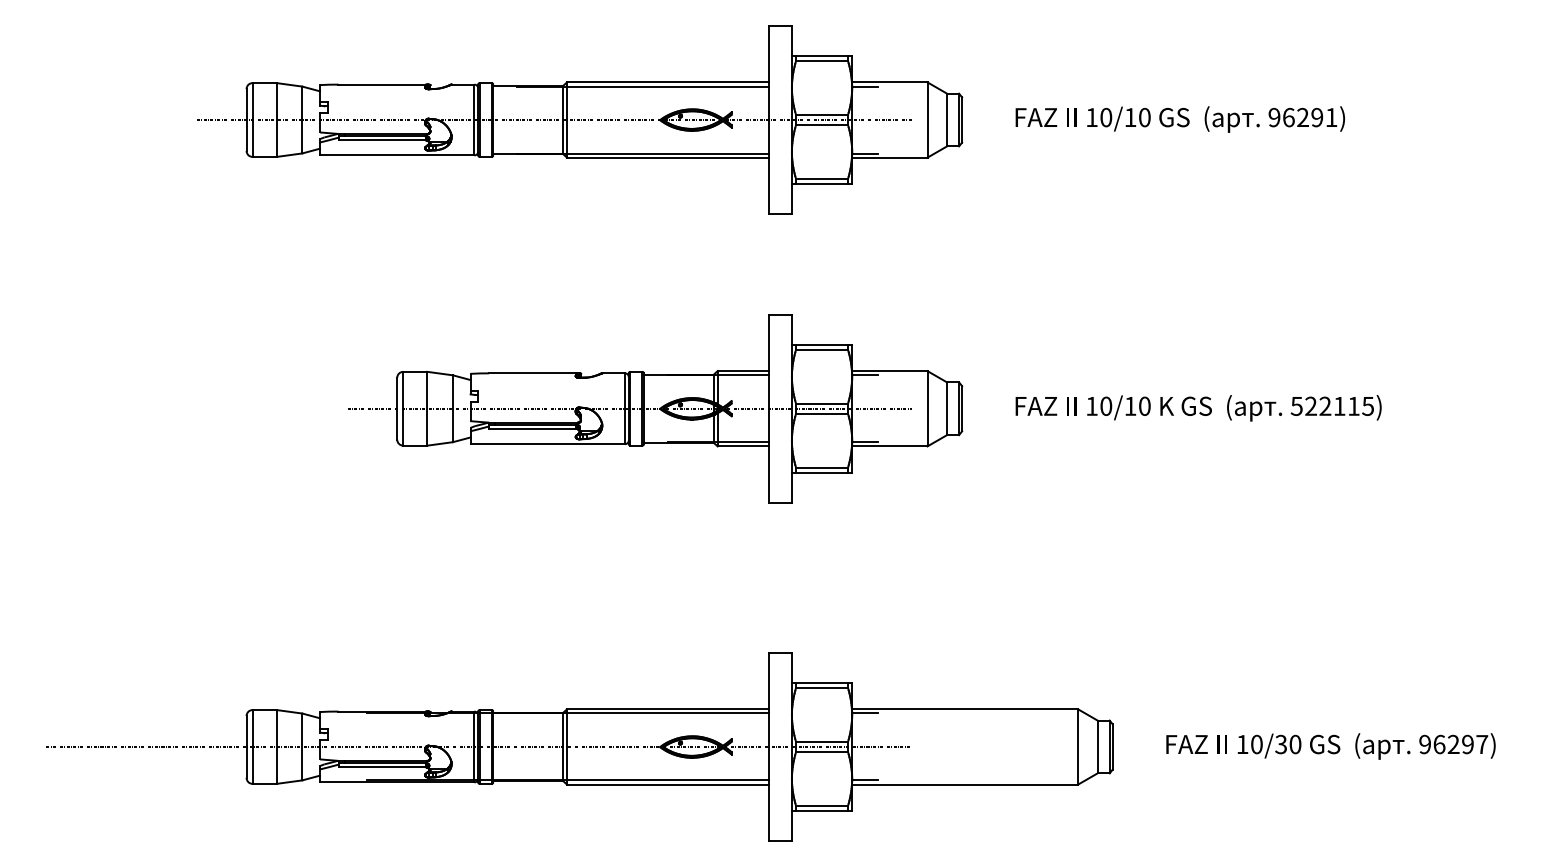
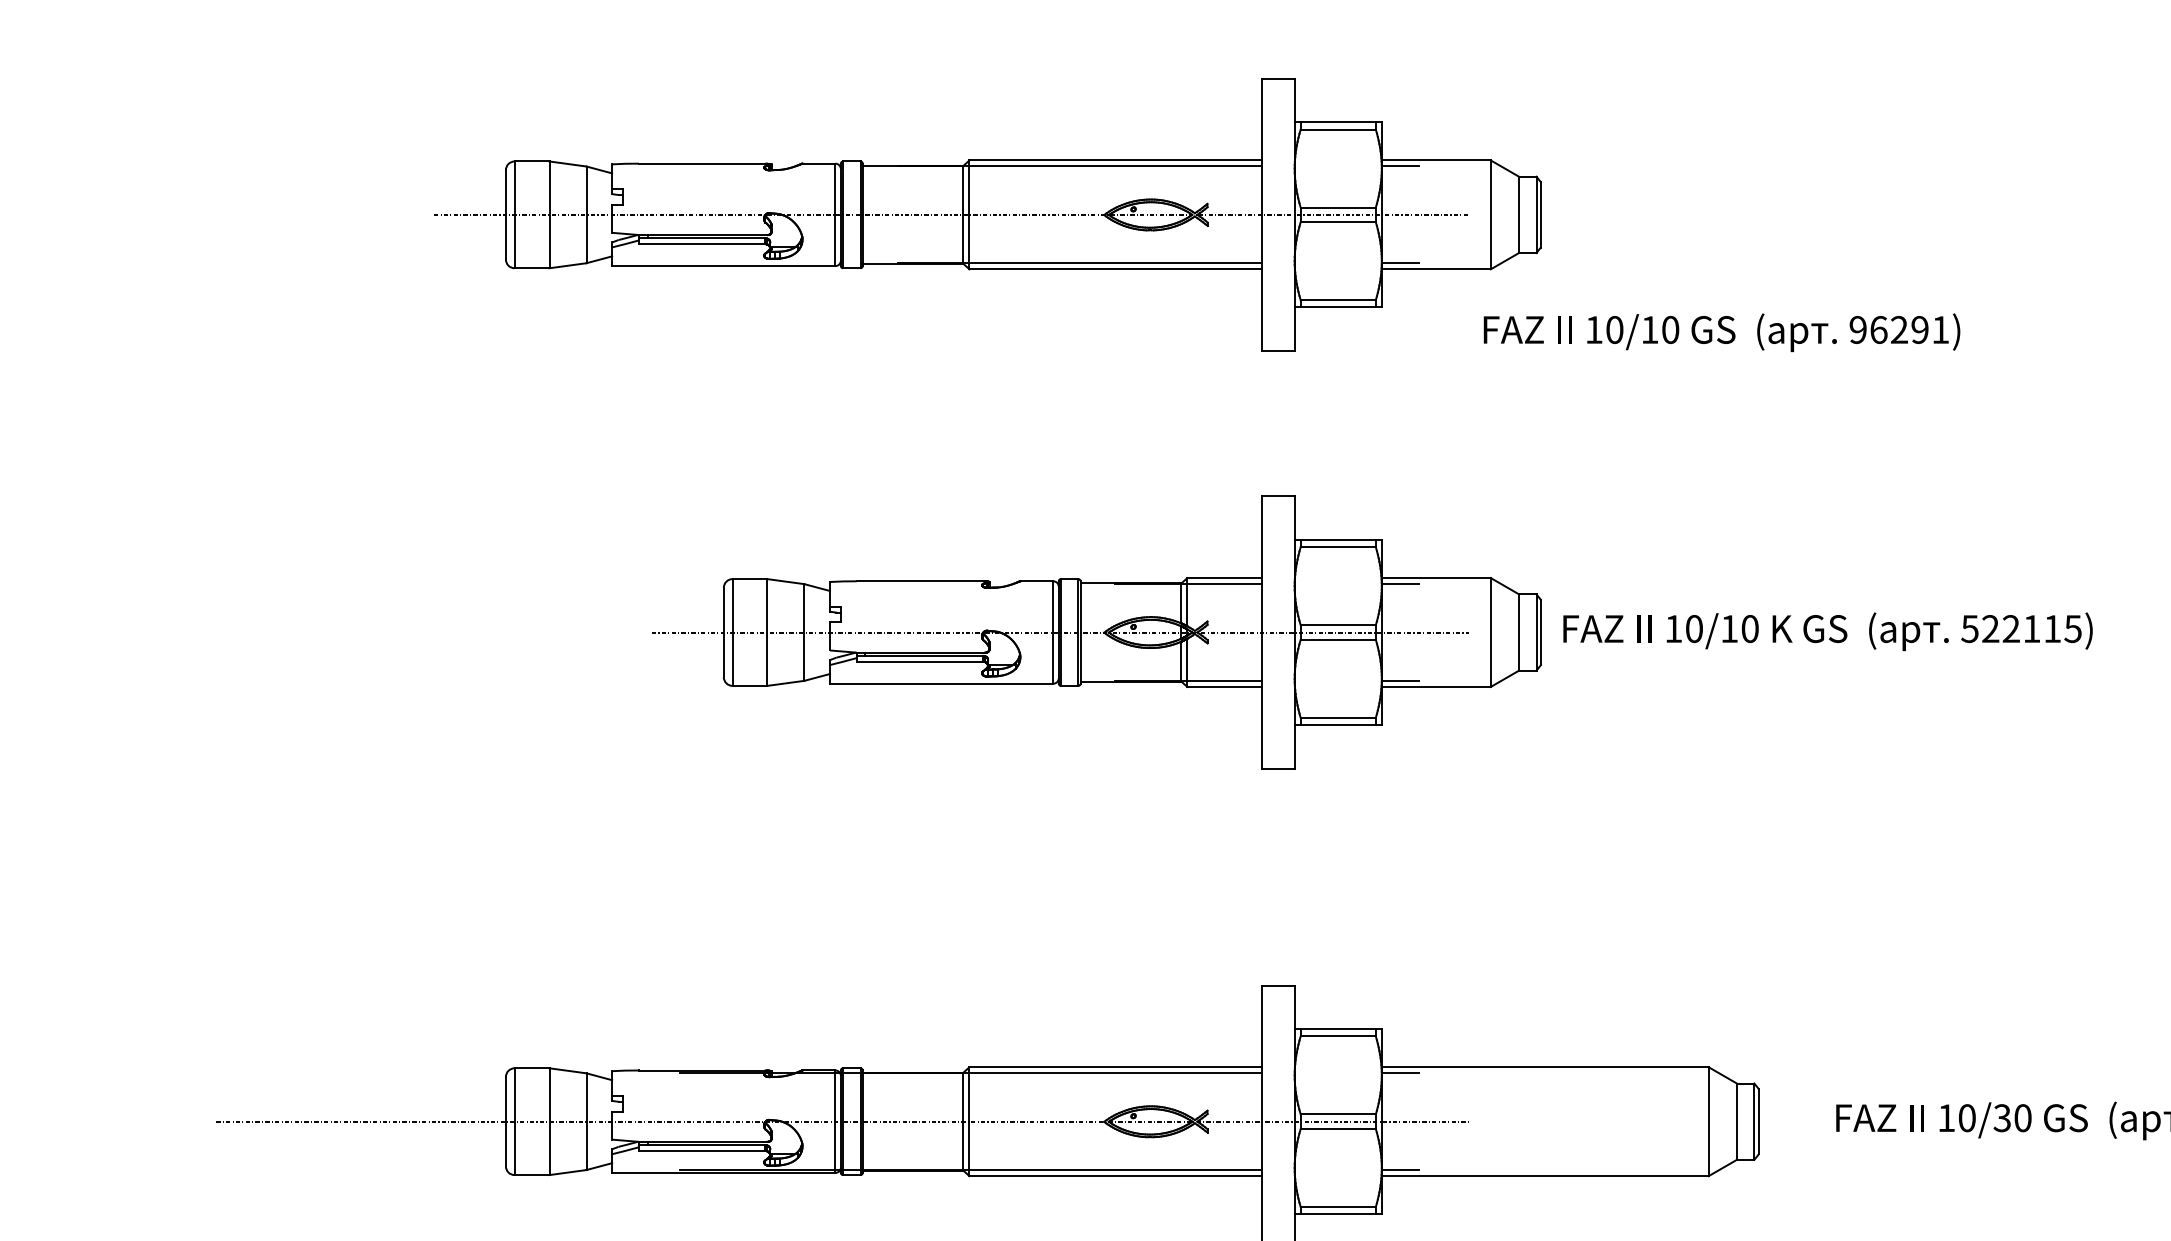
text: (1179, 119) -> (1720, 332), moved
text: (1198, 408) -> (1827, 632), moved

